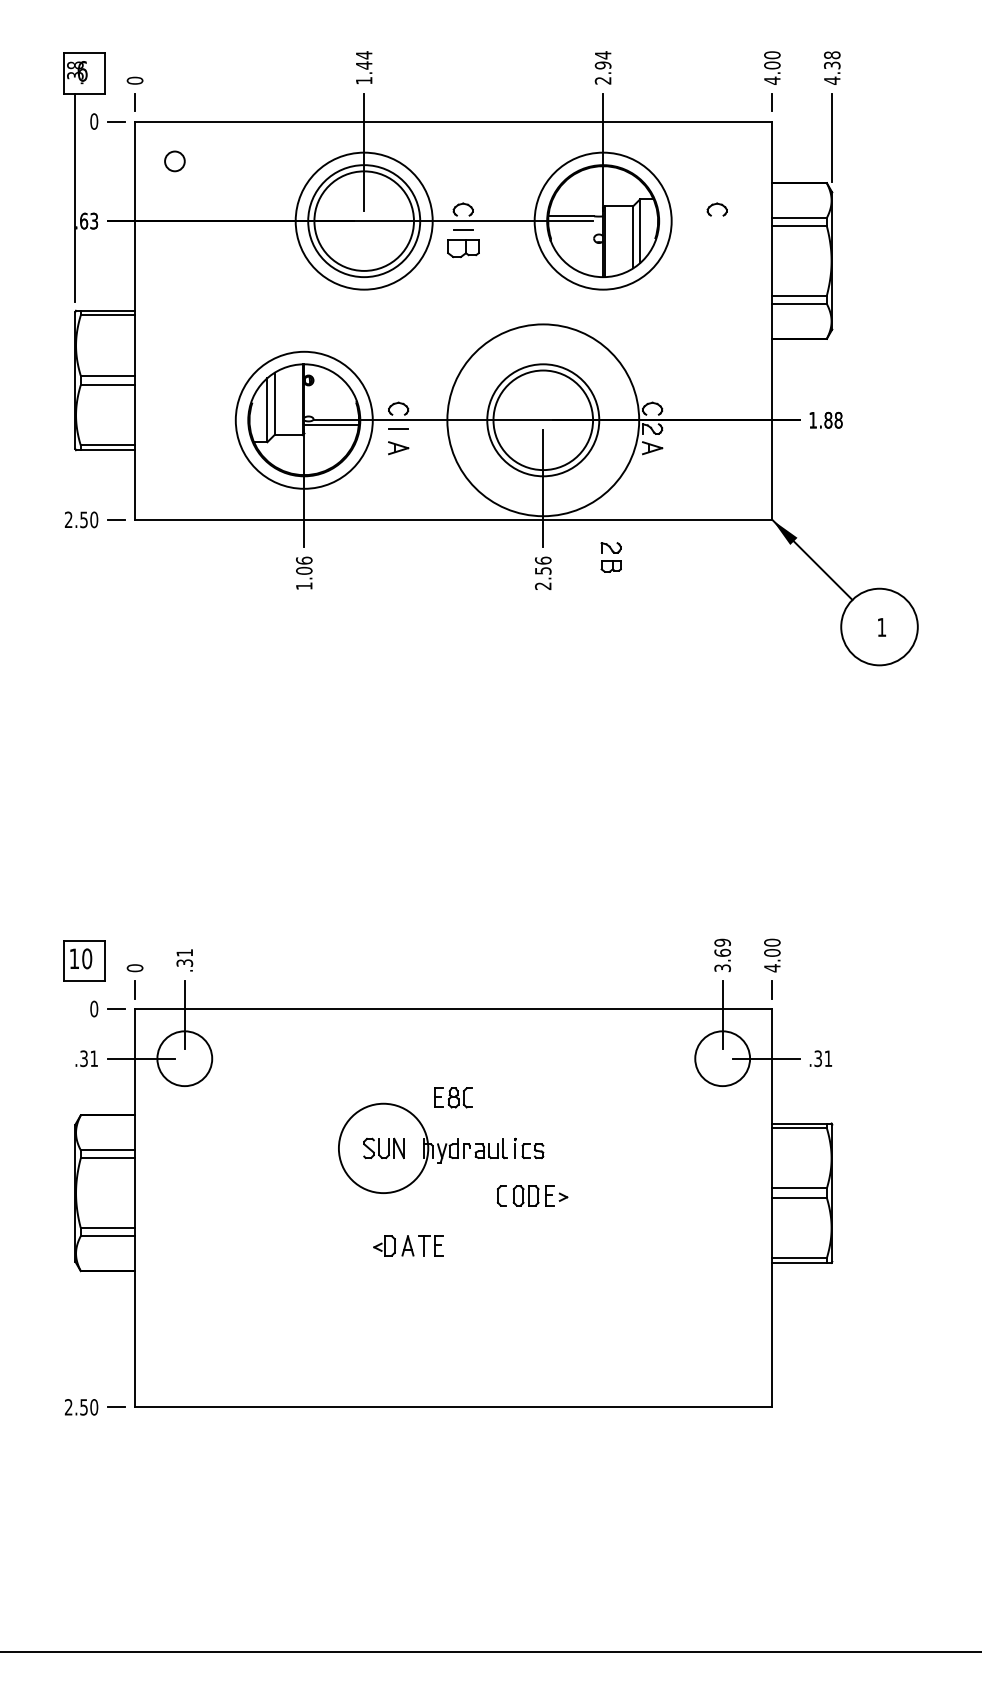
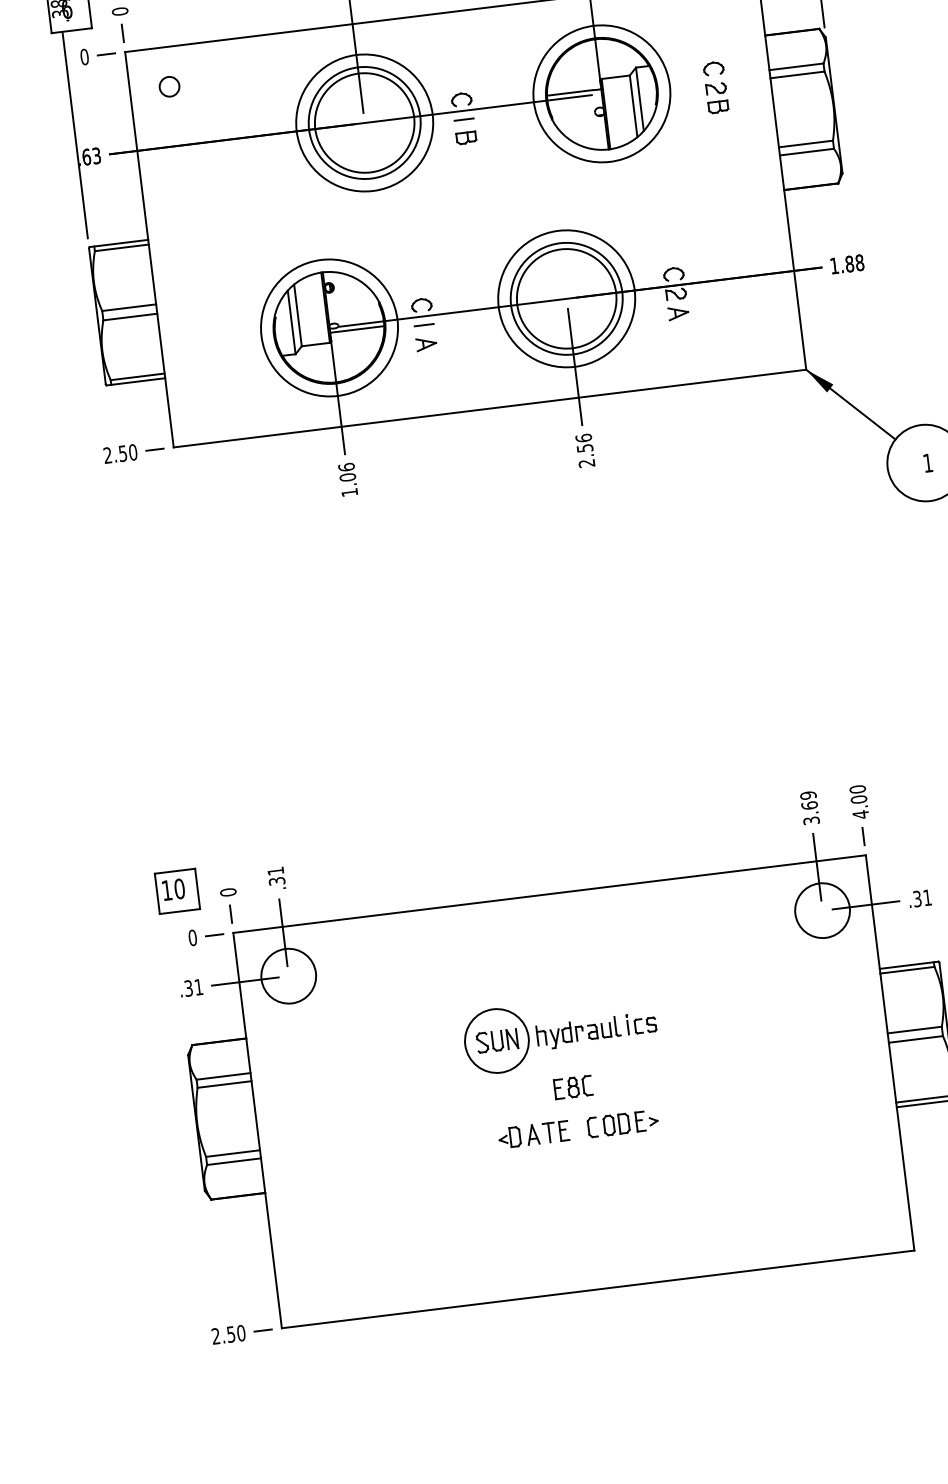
part: (462, 248) -> (465, 138), size x0.62
circle: (542, 419) -> (565, 298), size x0.71
part: (610, 557) -> (716, 98), moved
part: (453, 1097) -> (573, 1087), moved
circle: (383, 1148) -> (496, 1041), size x0.71
part: (532, 1195) -> (622, 1123), moved

